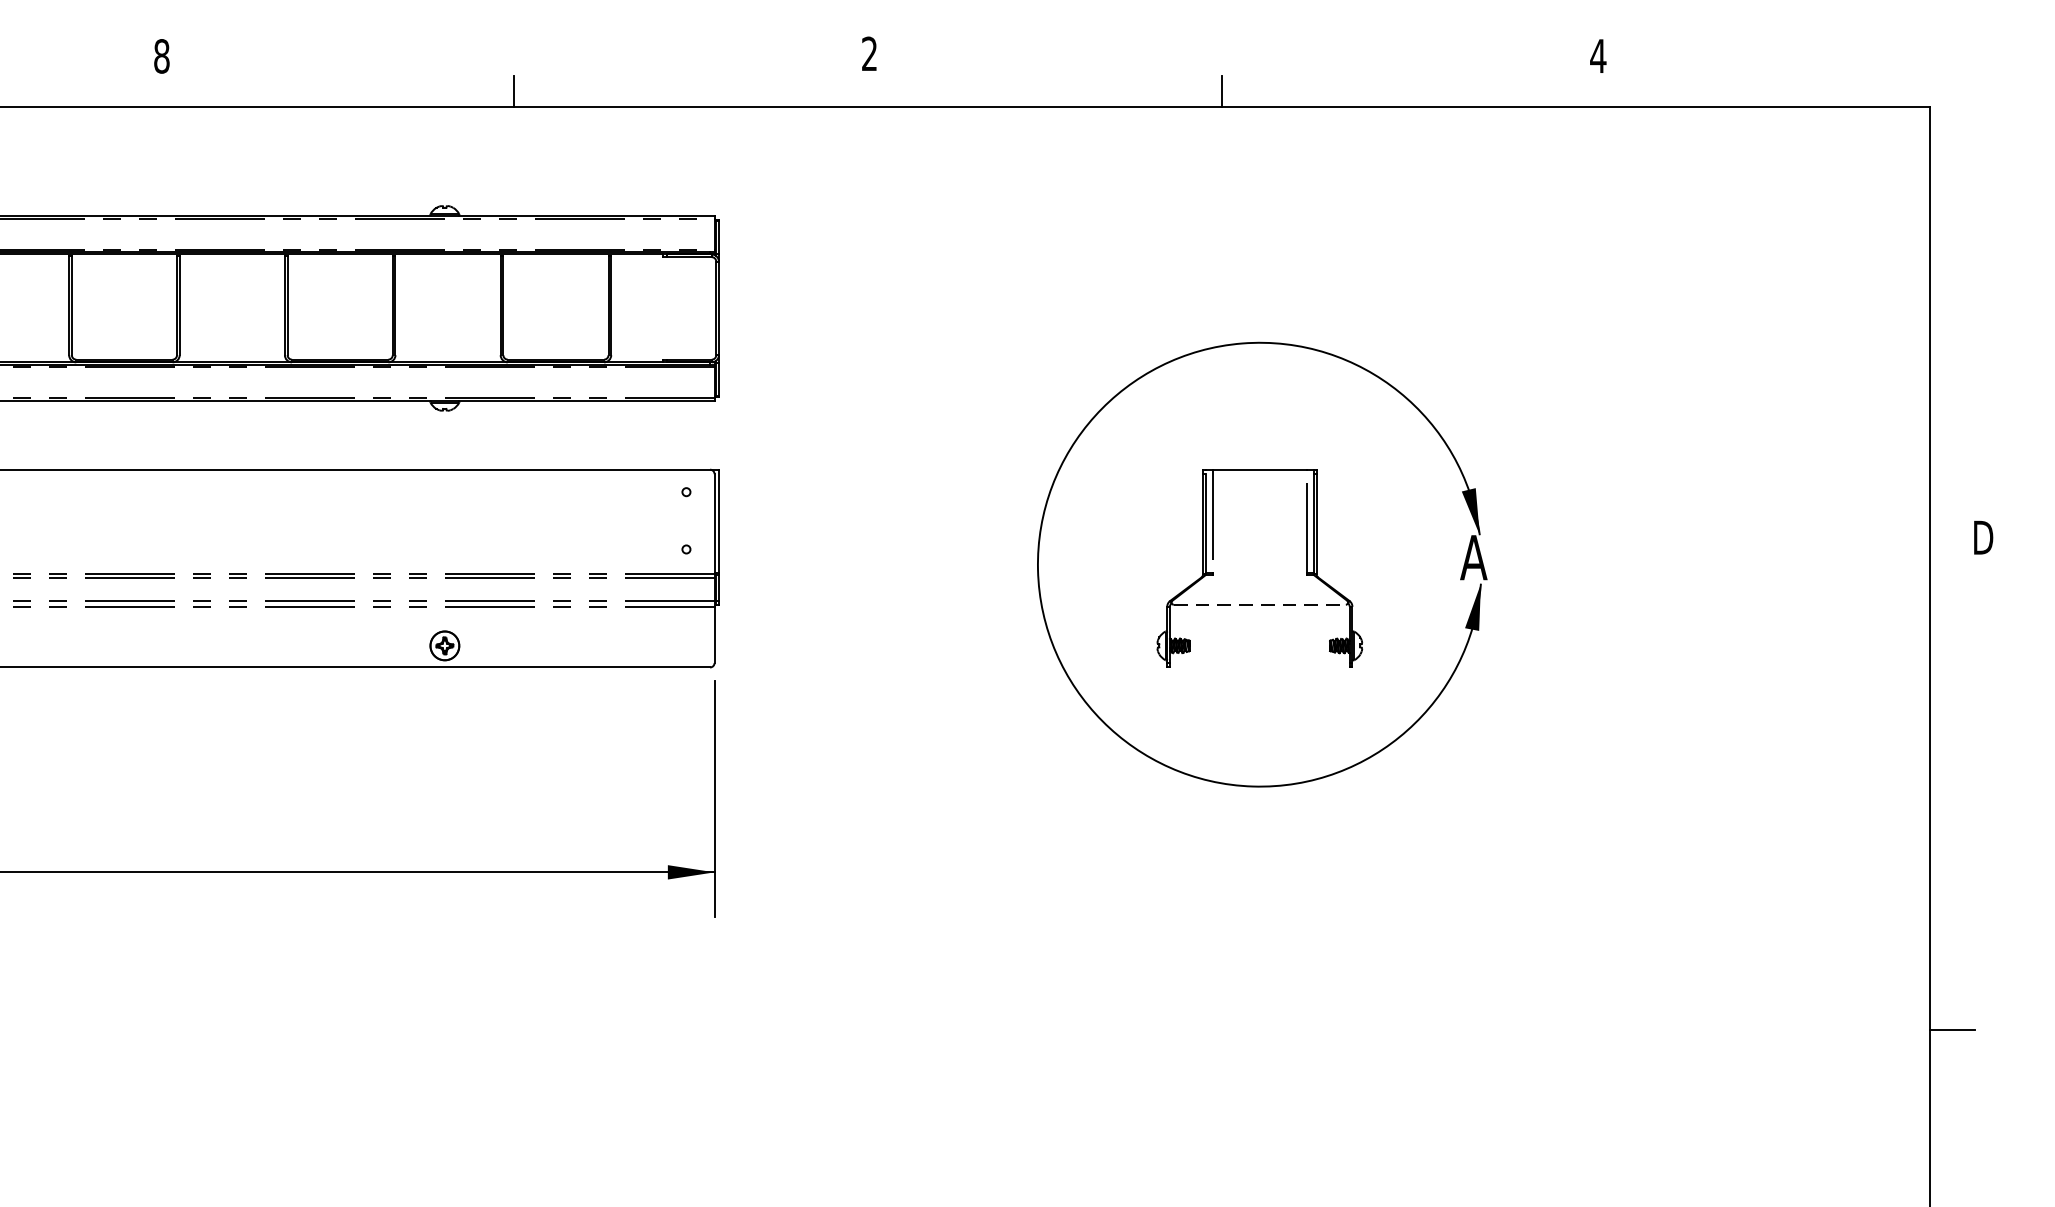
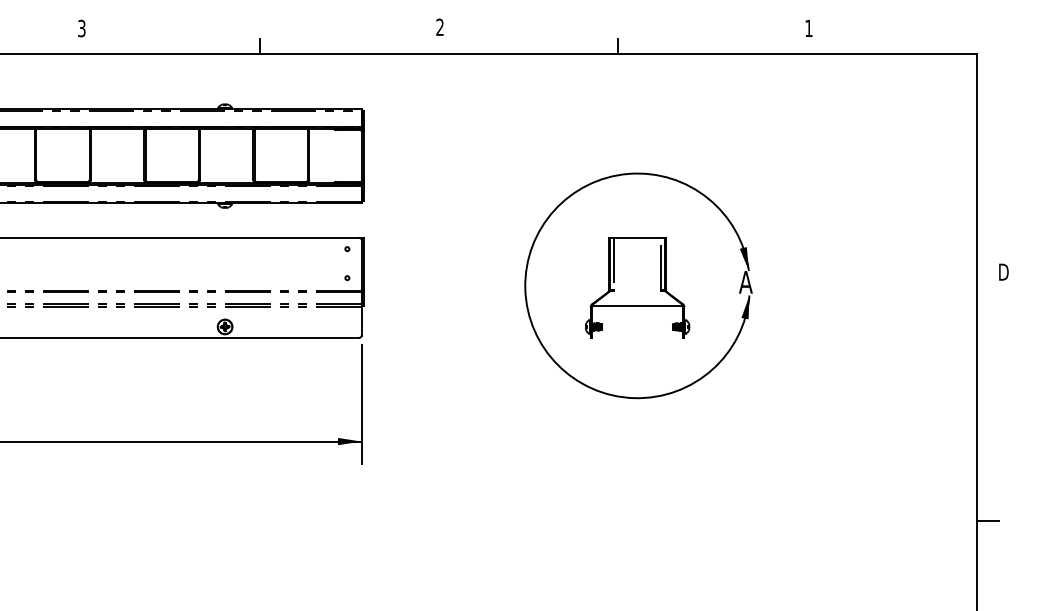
text: (161, 56) -> (81, 28), 8 -> 3
text: (1597, 56) -> (808, 28), 4 -> 1
line: (1259, 605) -> (637, 306), dashed -> solid

